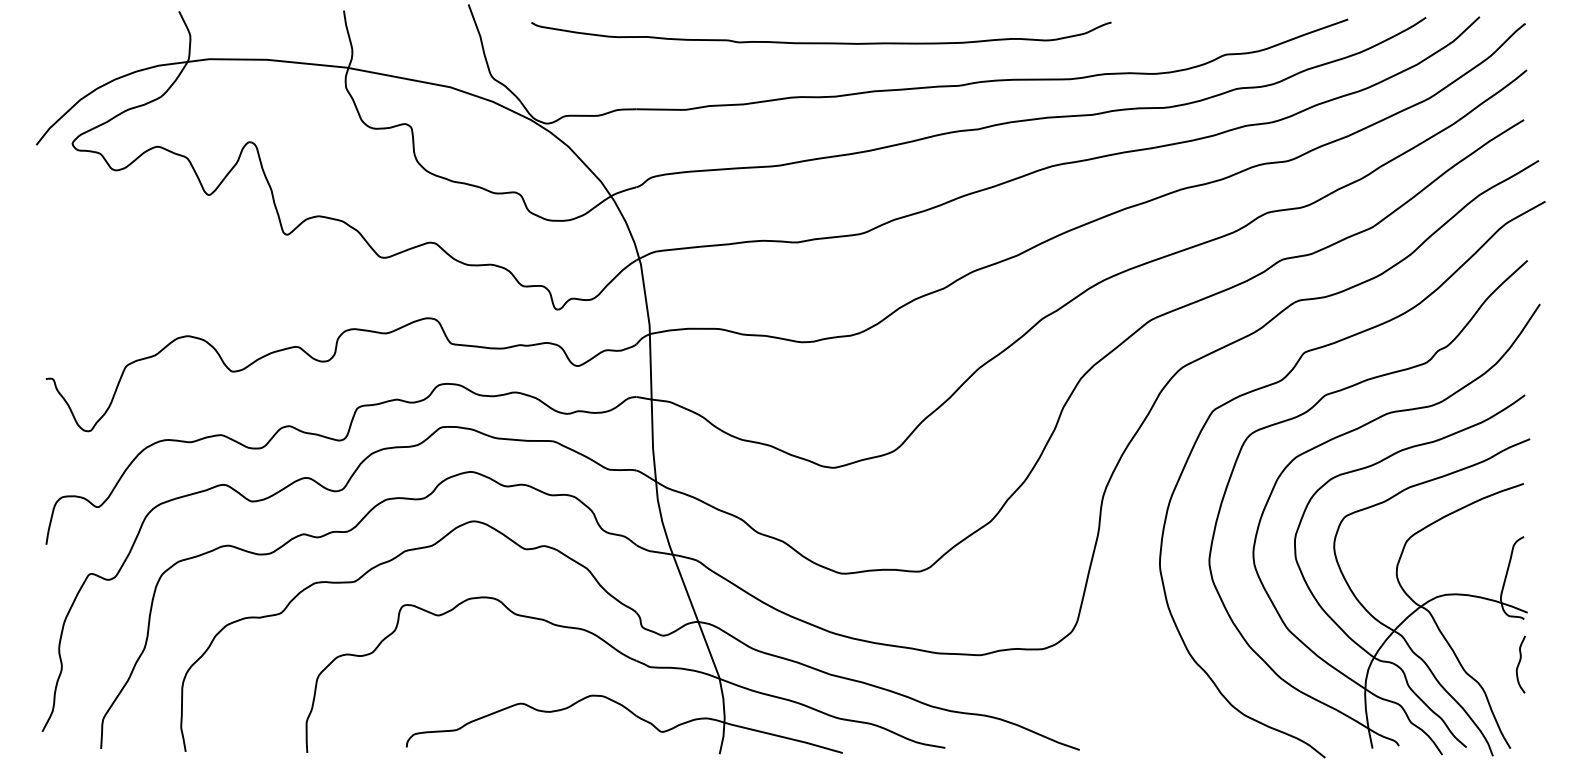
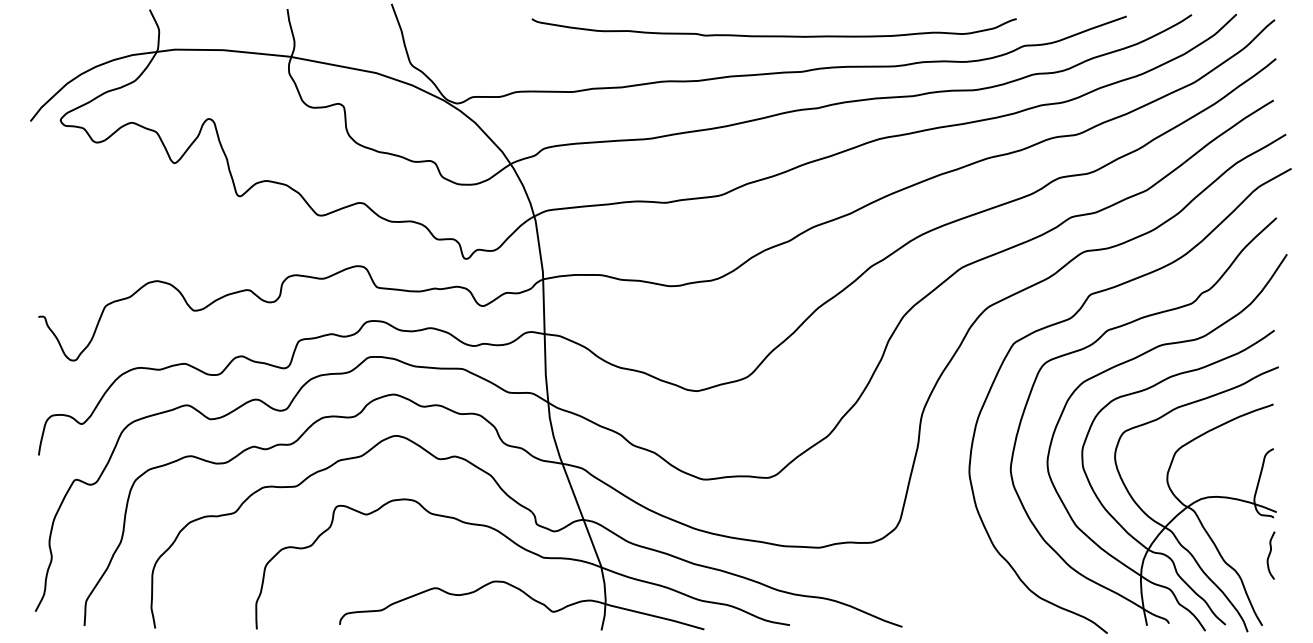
curve: (821, 42) -> (774, 35), moved

